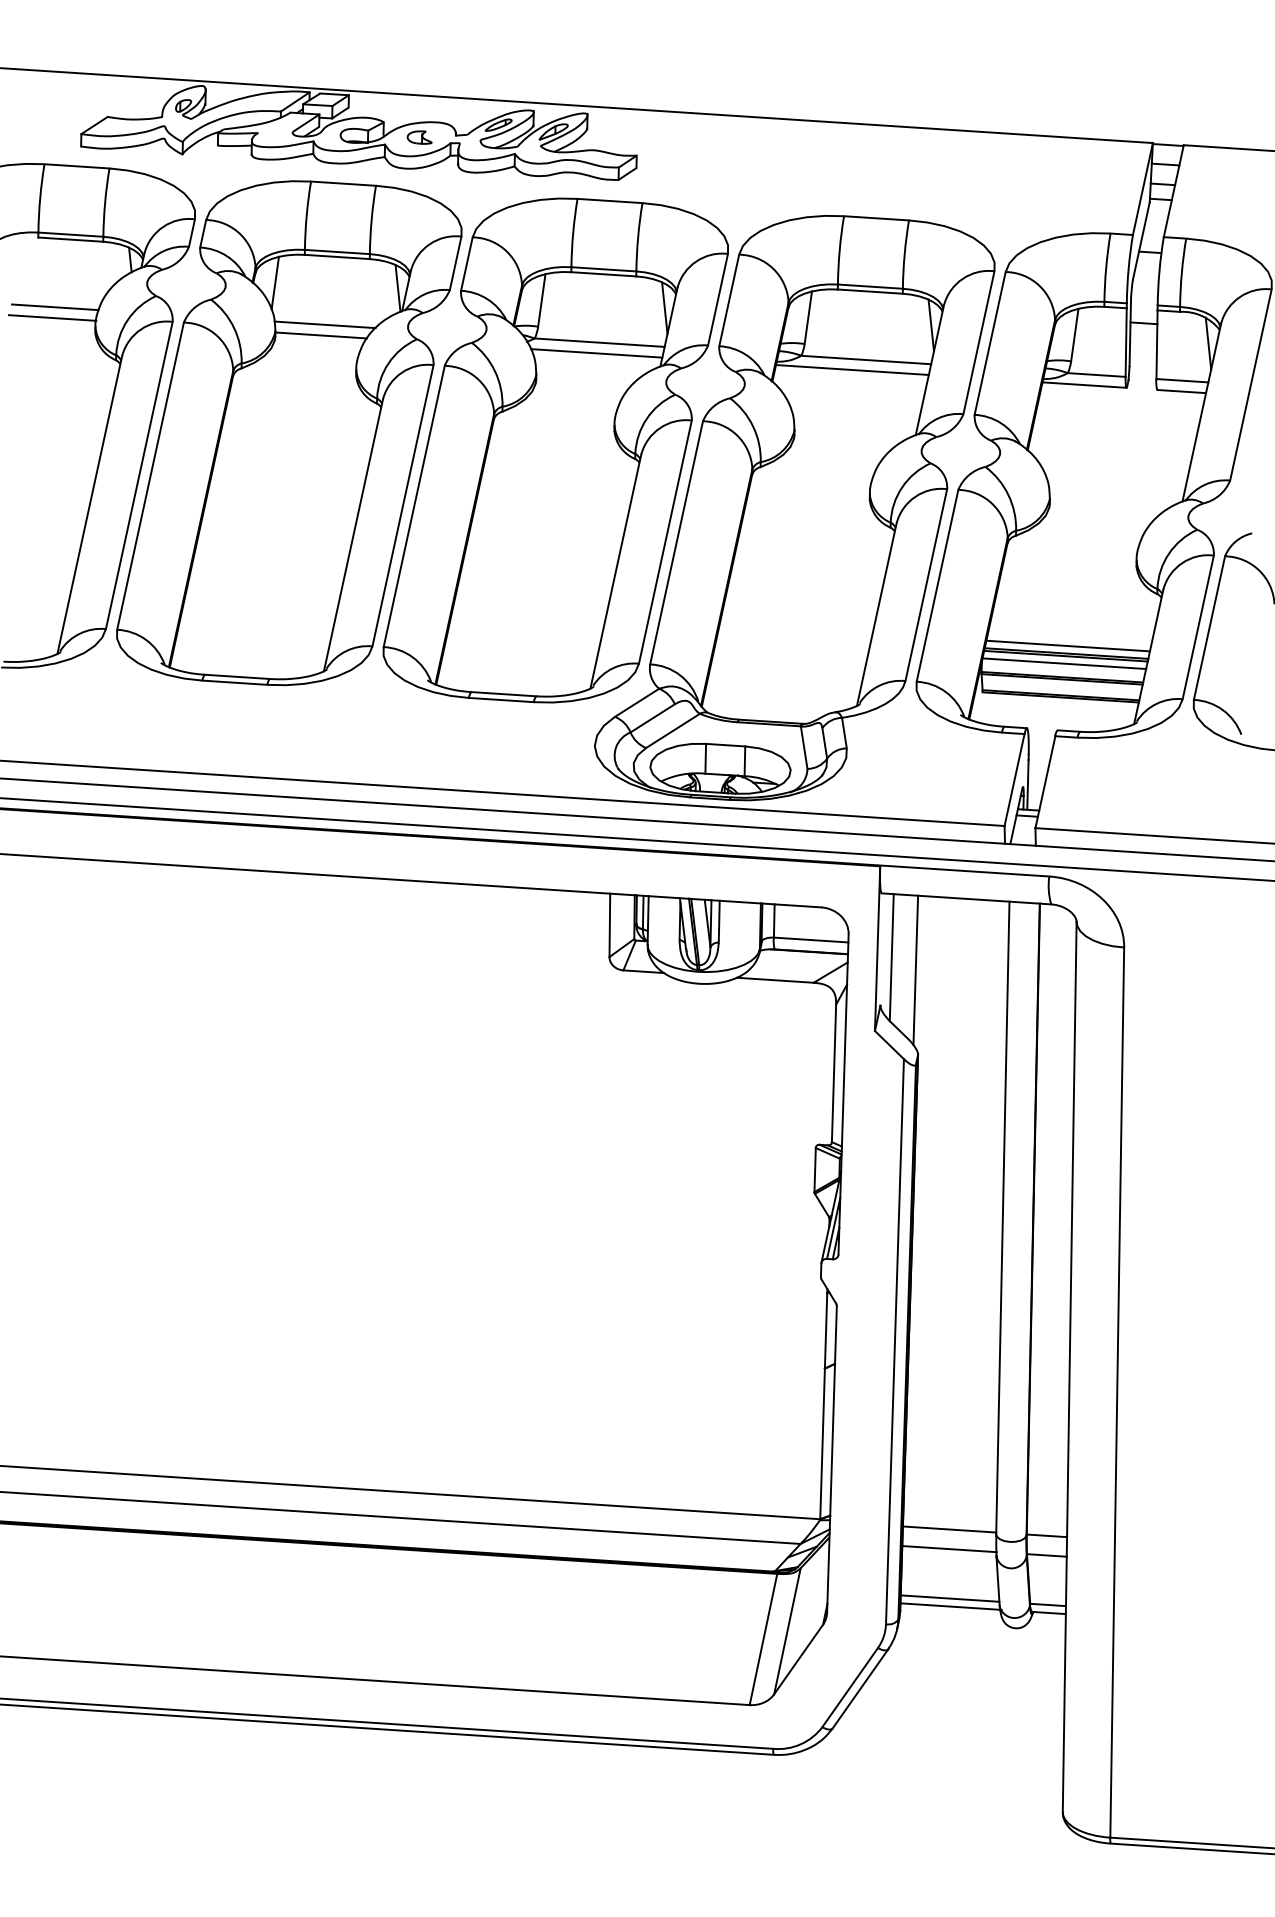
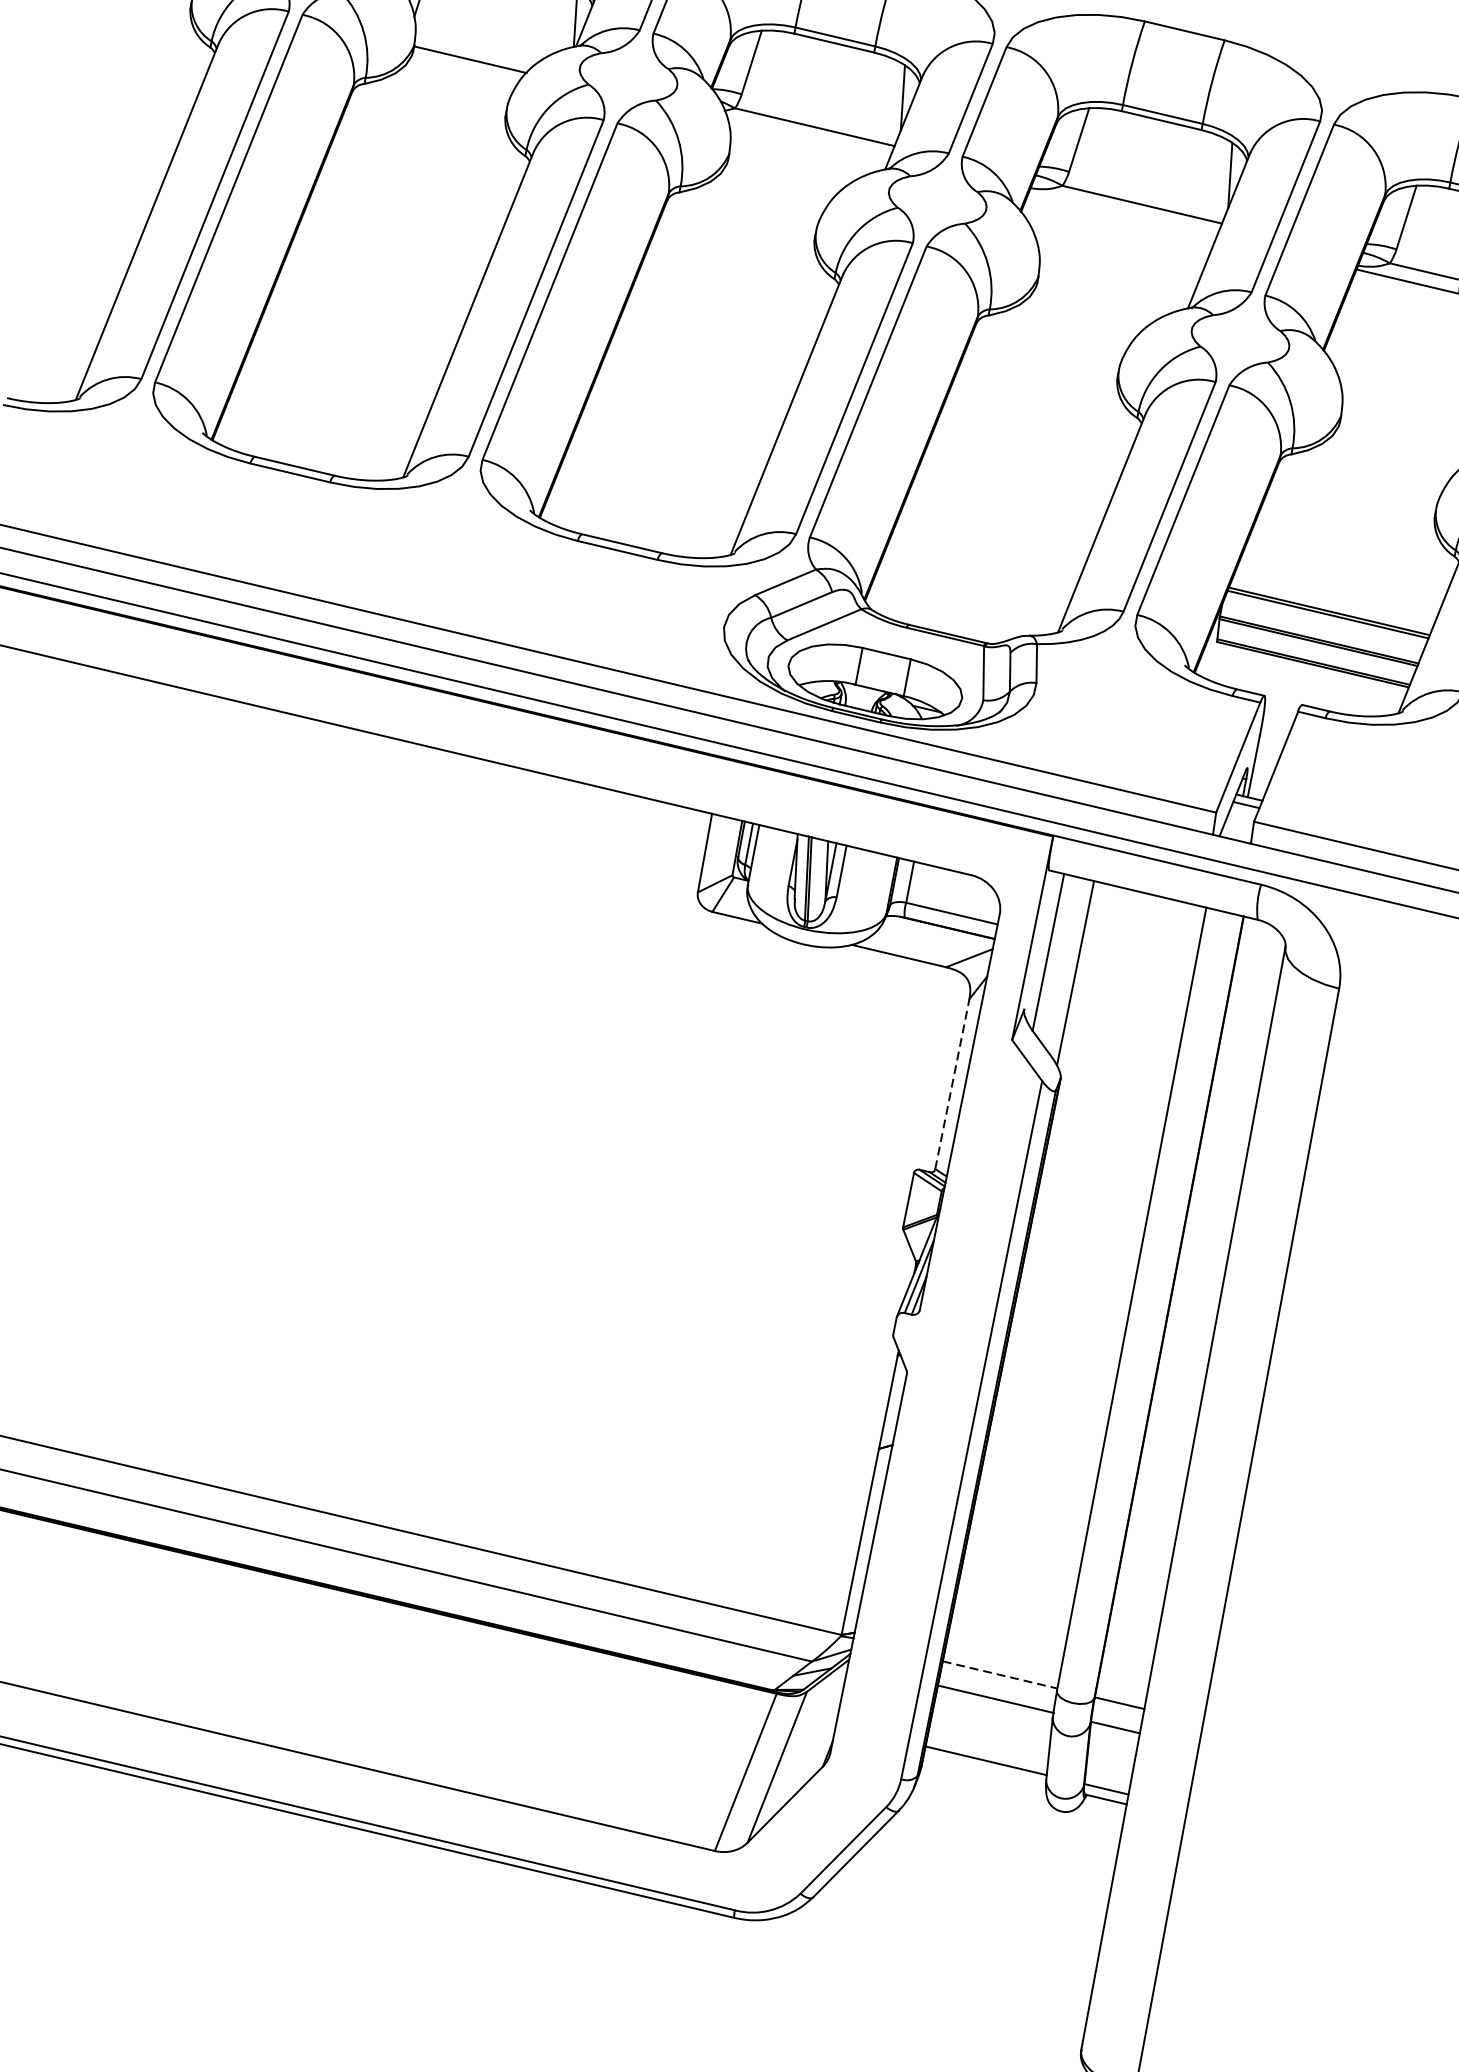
line: (324, 324) -> (476, 46), removed
line: (596, 353) -> (808, 139), removed
line: (852, 369) -> (1123, 213), removed
line: (1067, 645) -> (1332, 601), removed
line: (1064, 663) -> (1324, 623), removed
line: (834, 1073) -> (952, 1084), solid -> dashed
line: (949, 1529) -> (999, 1674), solid -> dashed
line: (950, 1606) -> (985, 1770), removed

